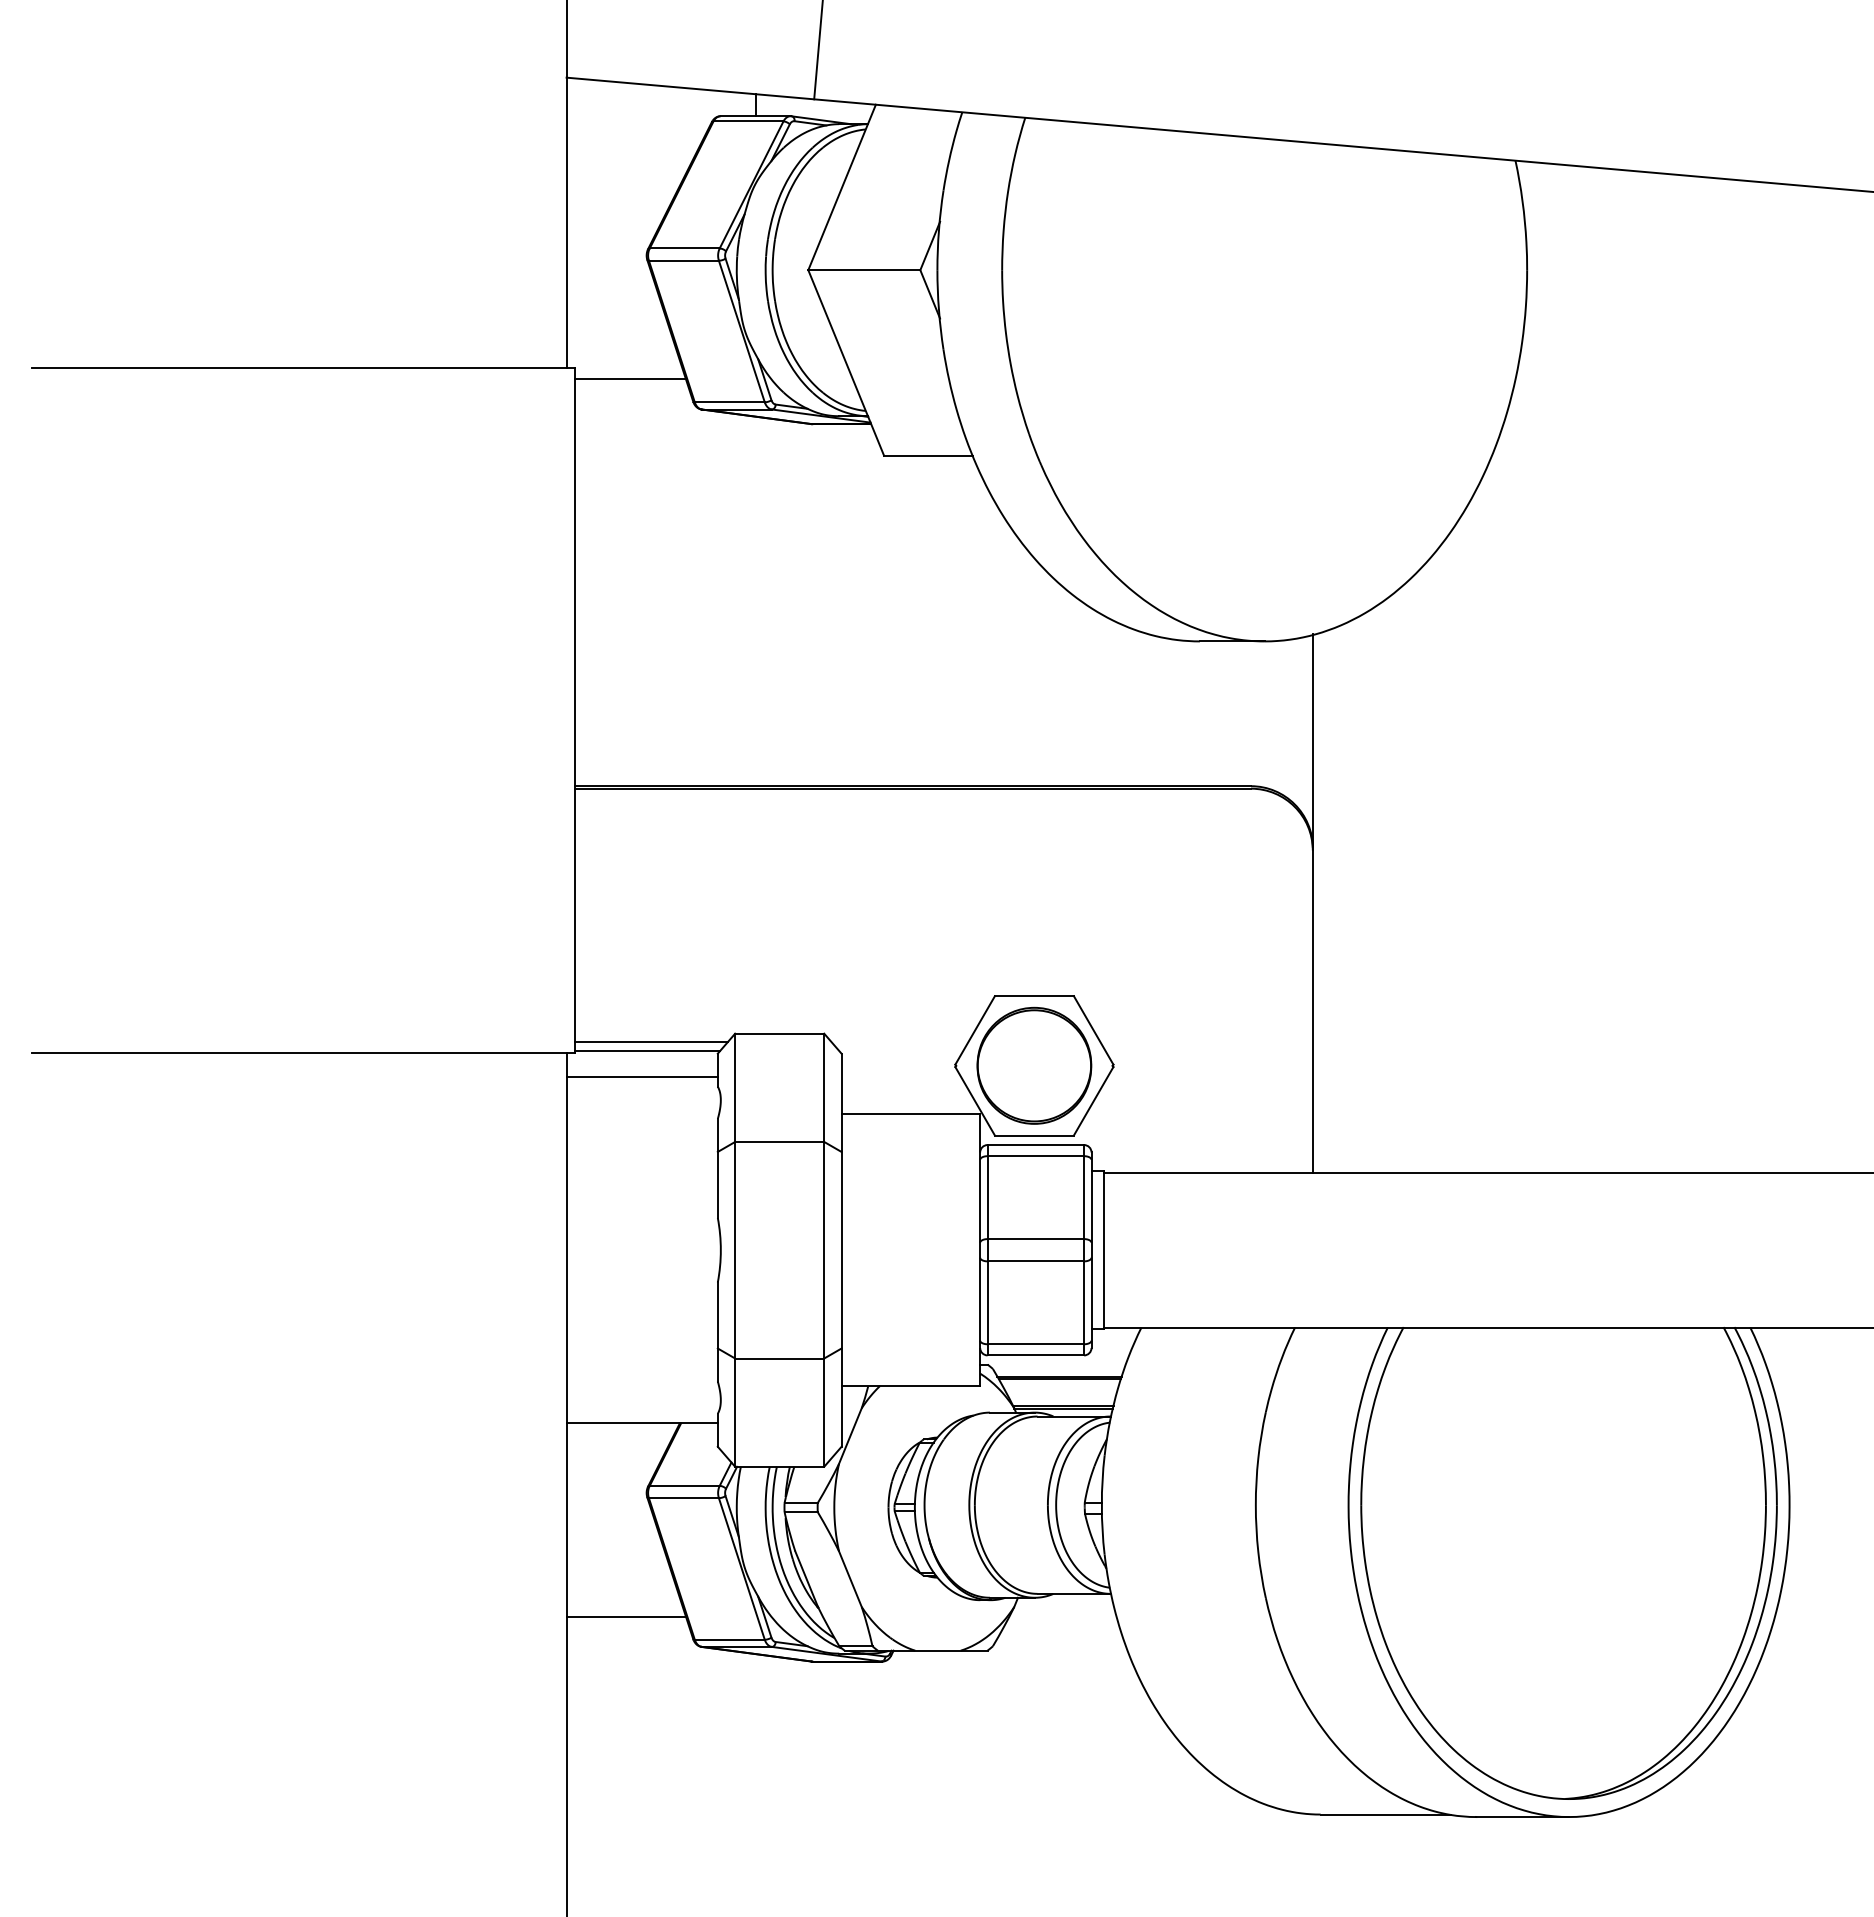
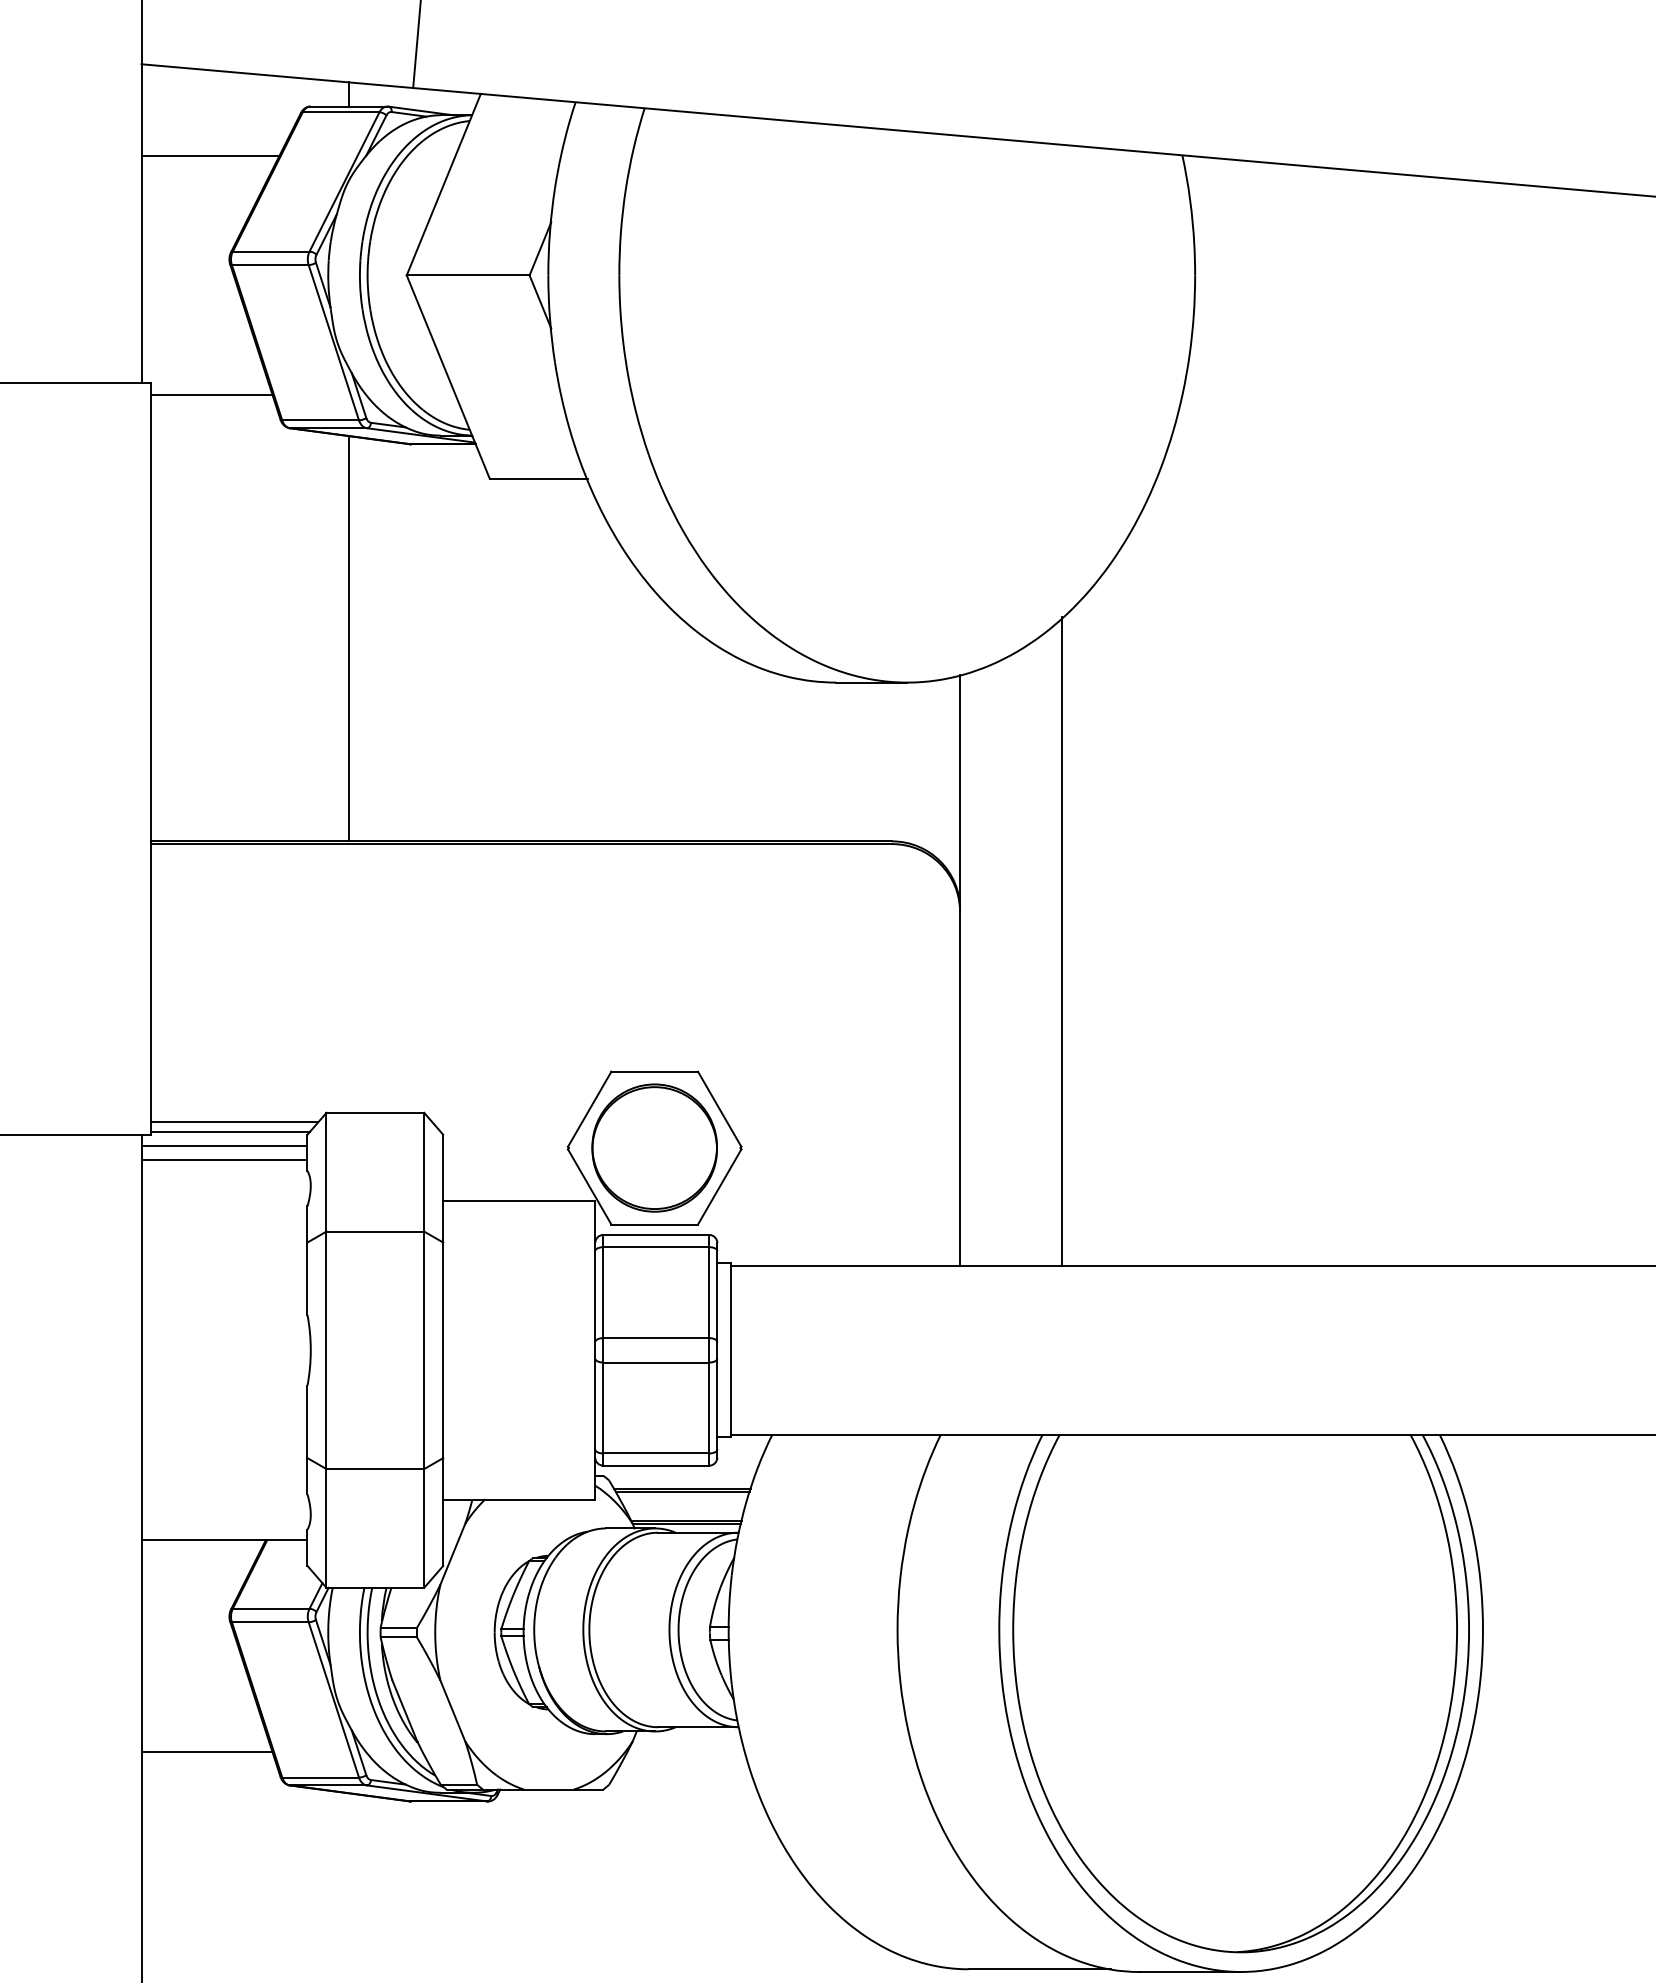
line: (629, 161) -> (210, 156), added
line: (755, 601) -> (348, 638), added
line: (1405, 877) -> (1061, 941), added
line: (641, 1063) -> (223, 1145), added

